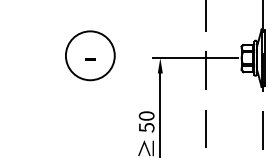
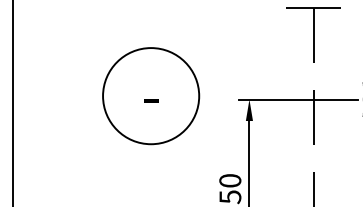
circle: (89, 55) -> (149, 95), size x1.4

